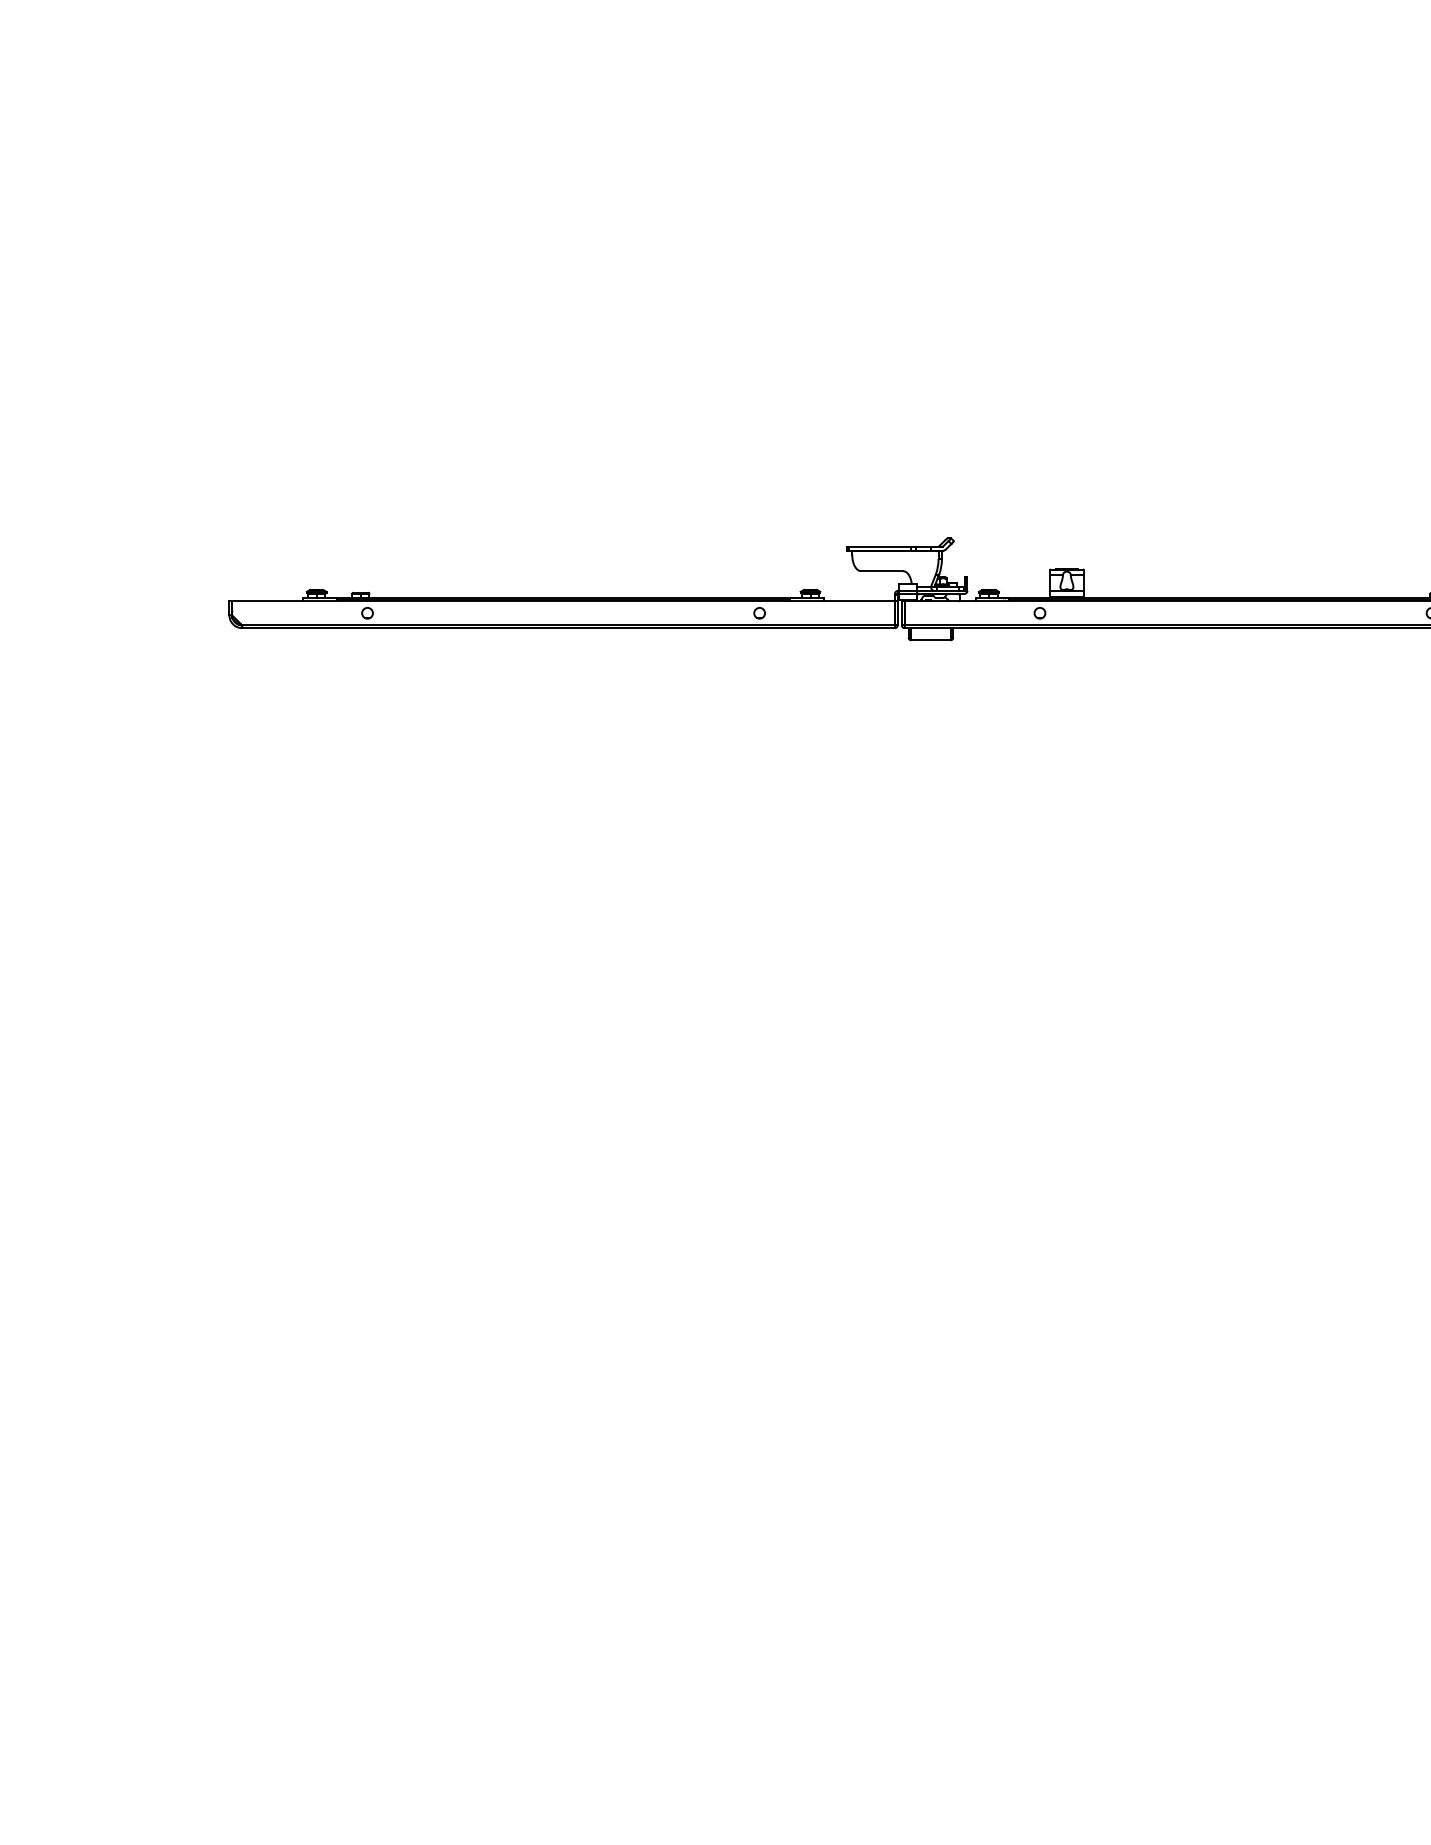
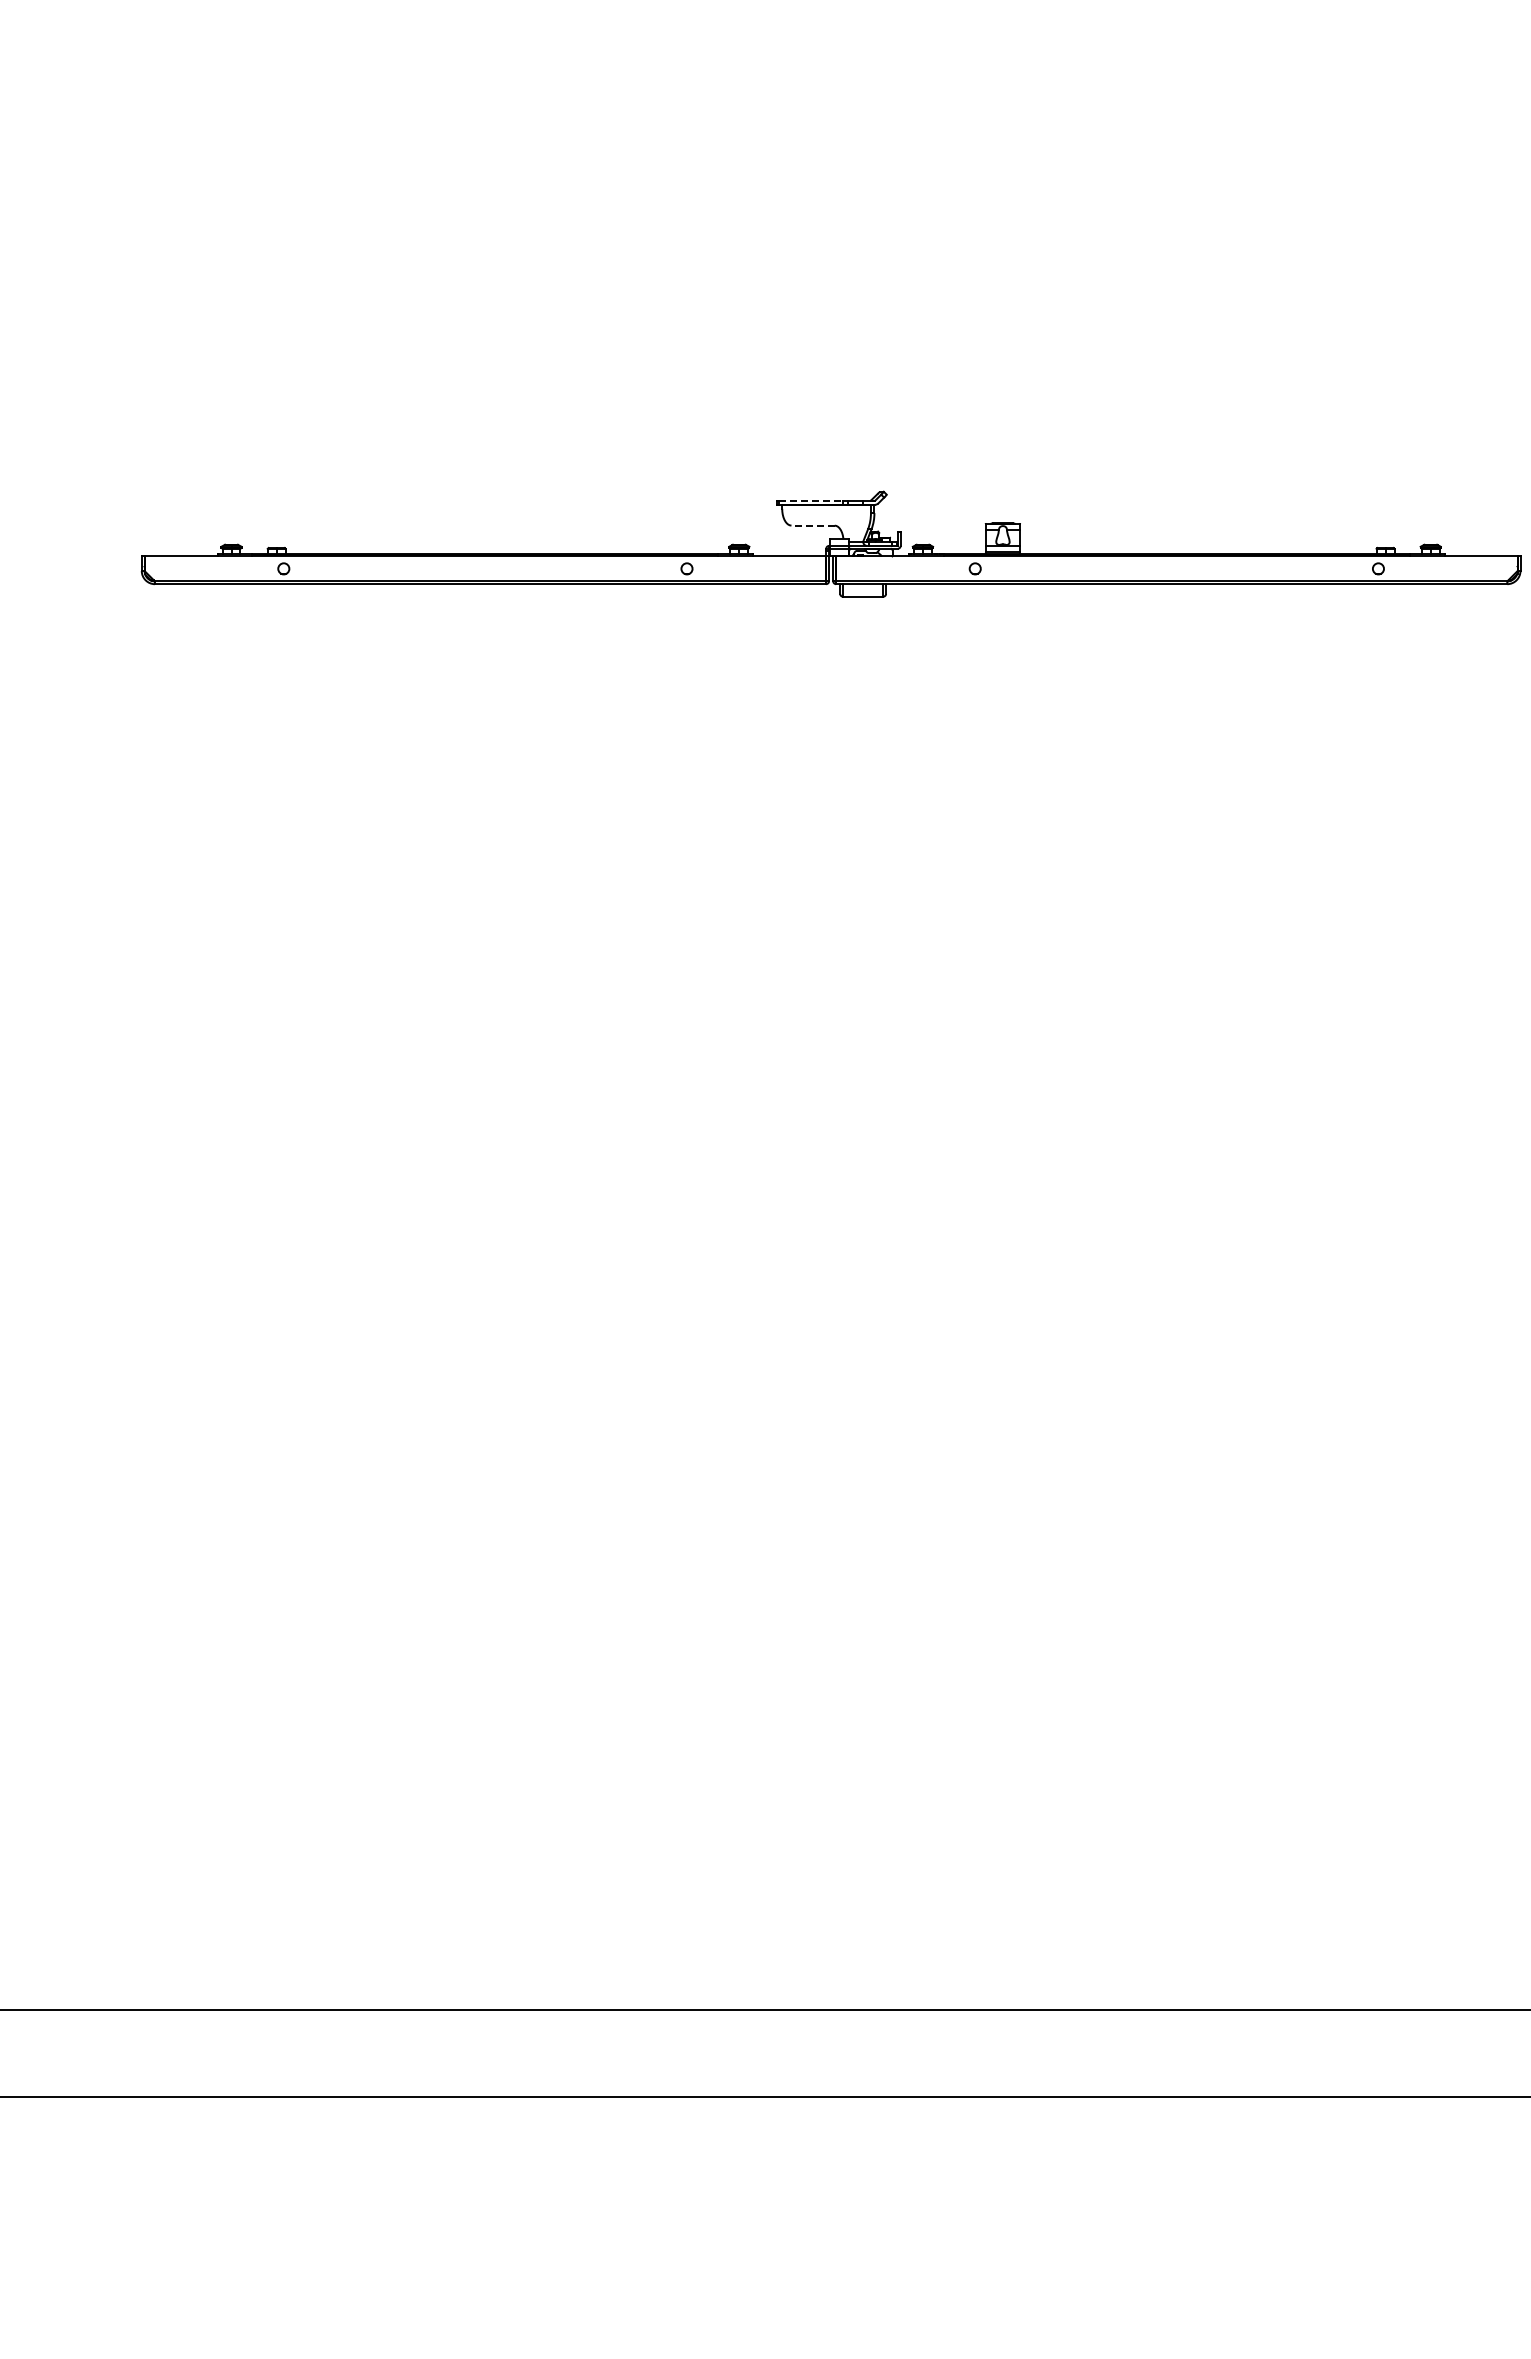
line: (880, 546) -> (811, 500), solid -> dashed
line: (882, 571) -> (813, 525), solid -> dashed

